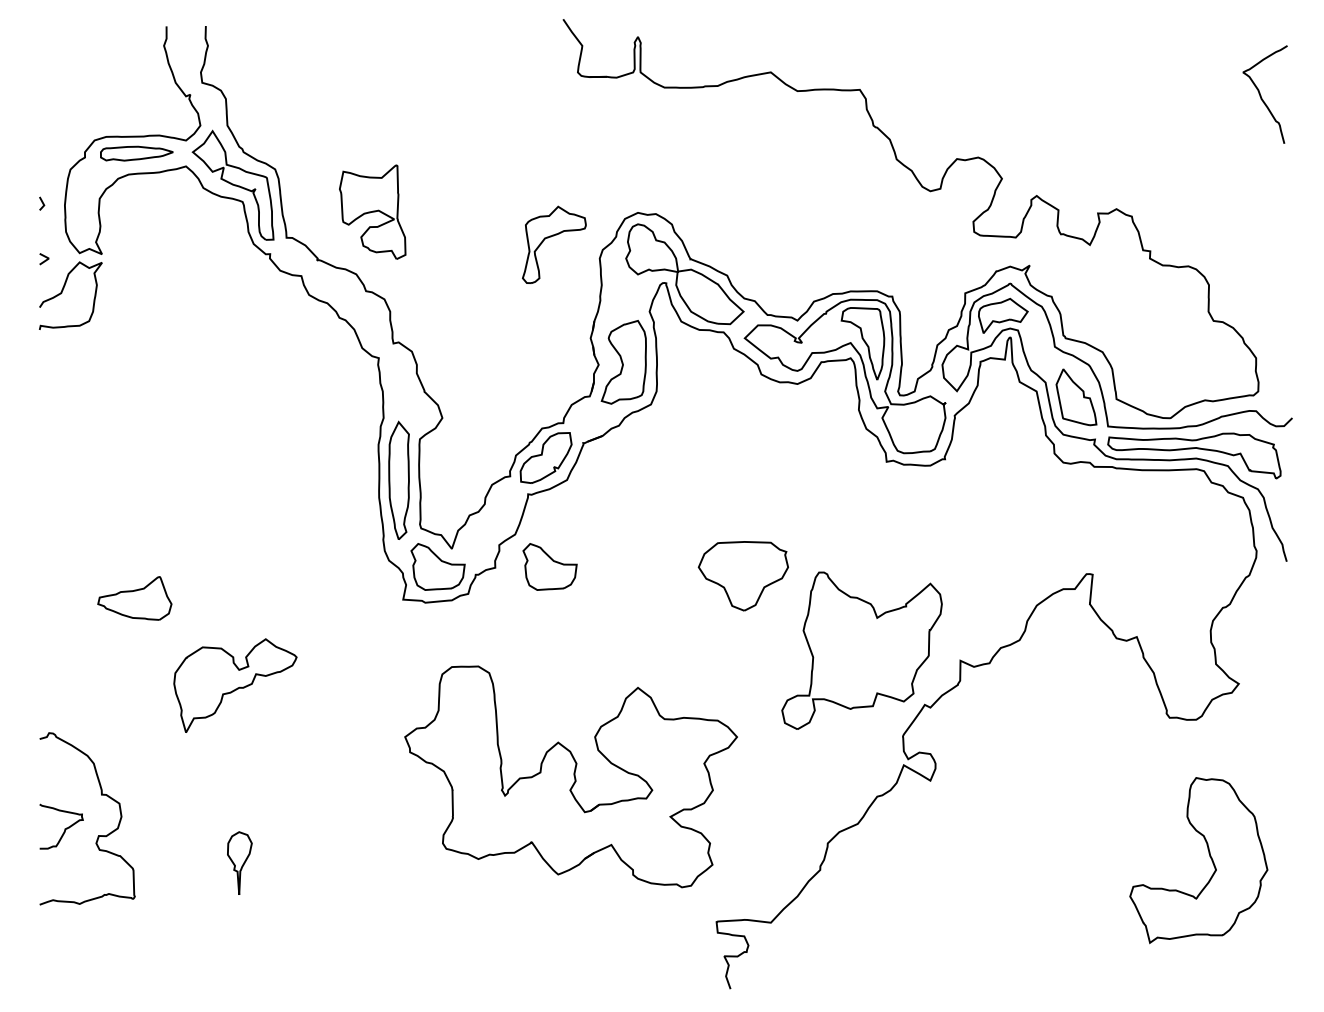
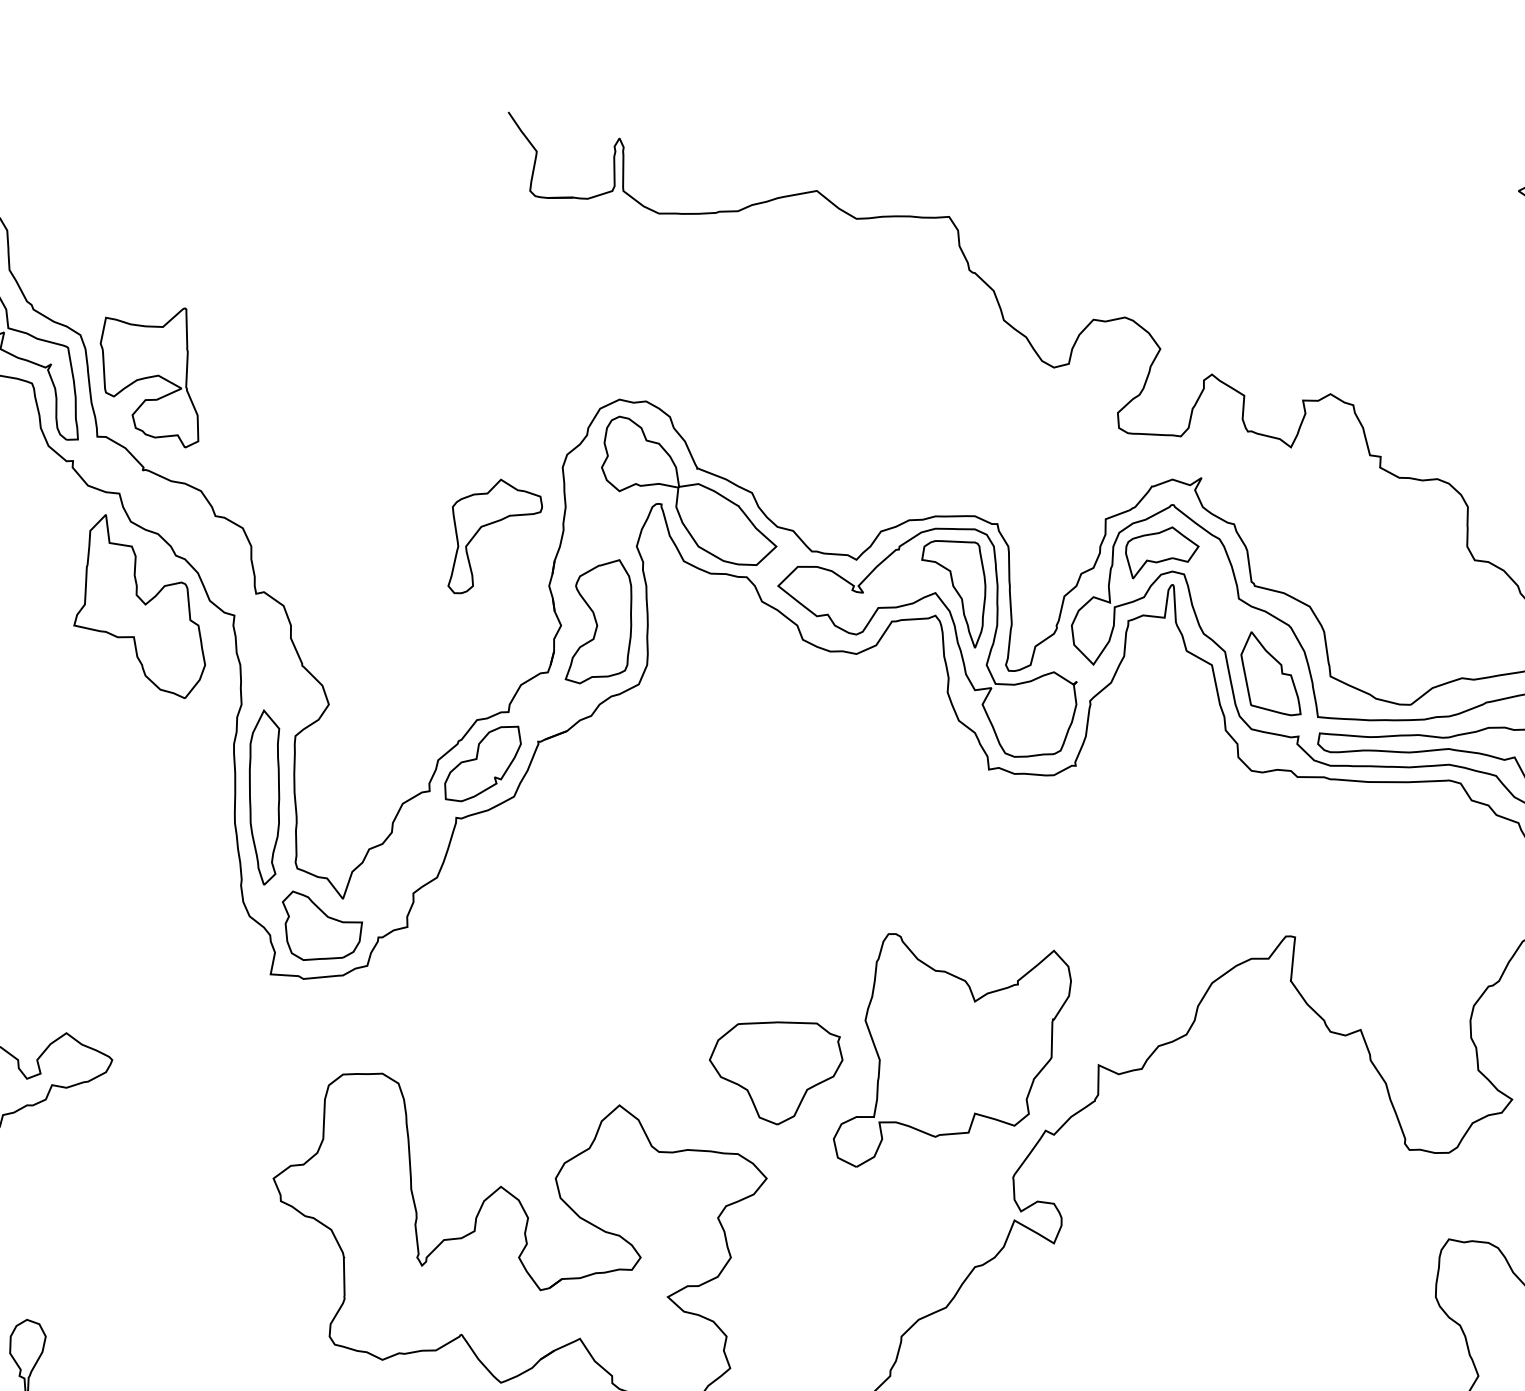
part: (372, 211) -> (149, 376), moved
part: (551, 237) -> (490, 525), moved
part: (314, 351) -> (138, 605), added
part: (549, 566) -> (488, 925), removed
part: (742, 576) -> (774, 1073), moved

